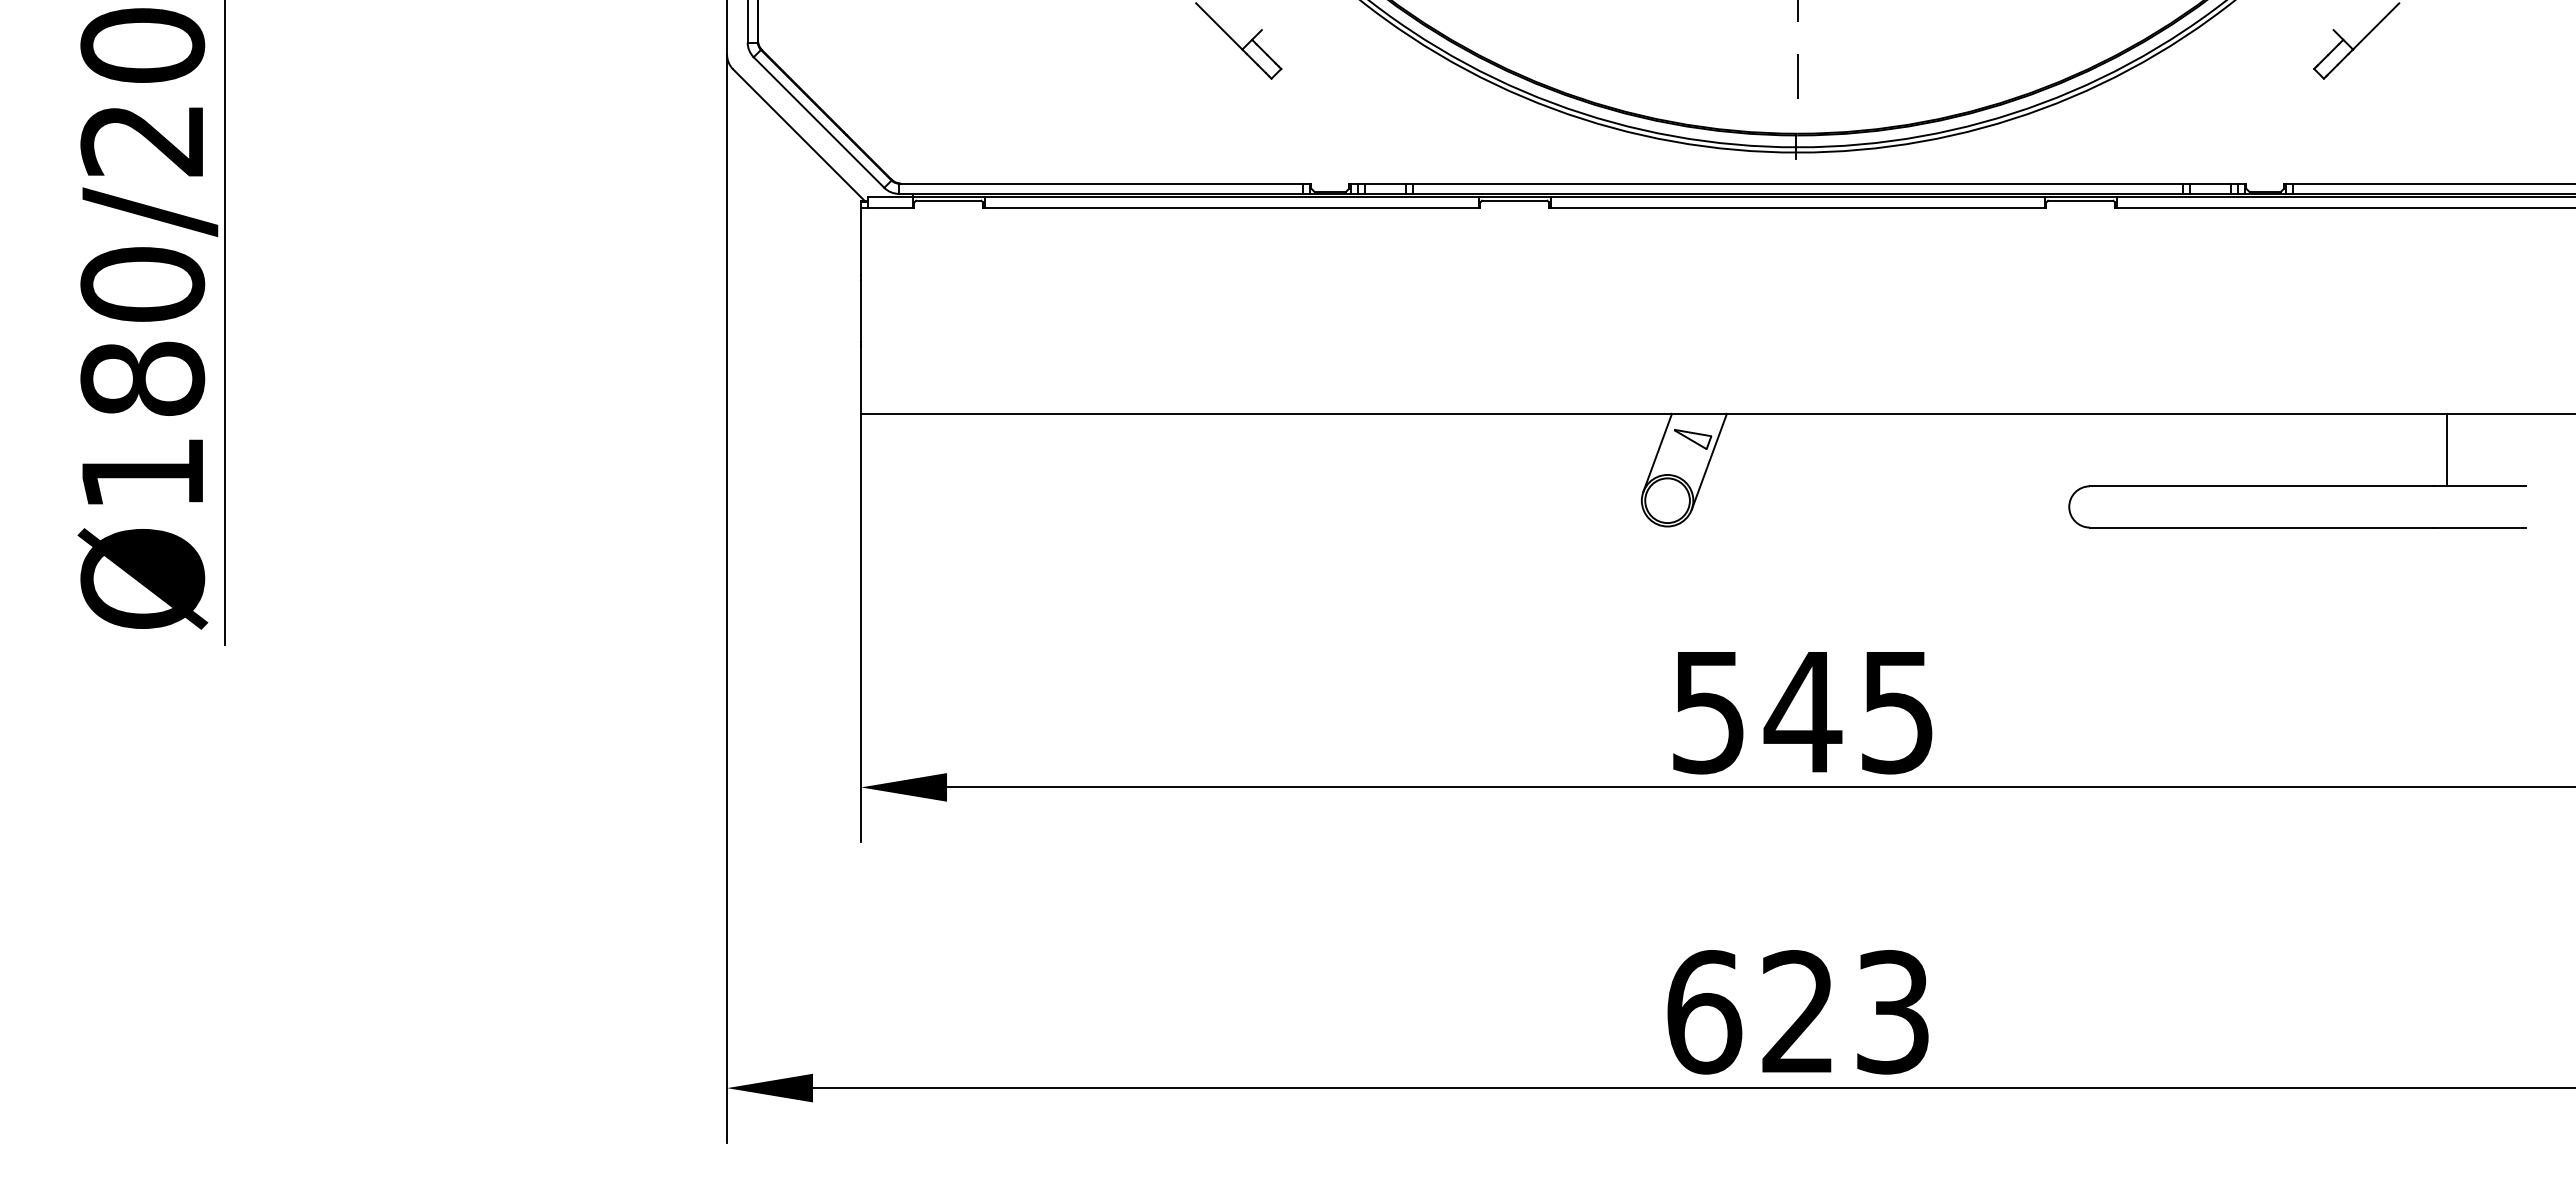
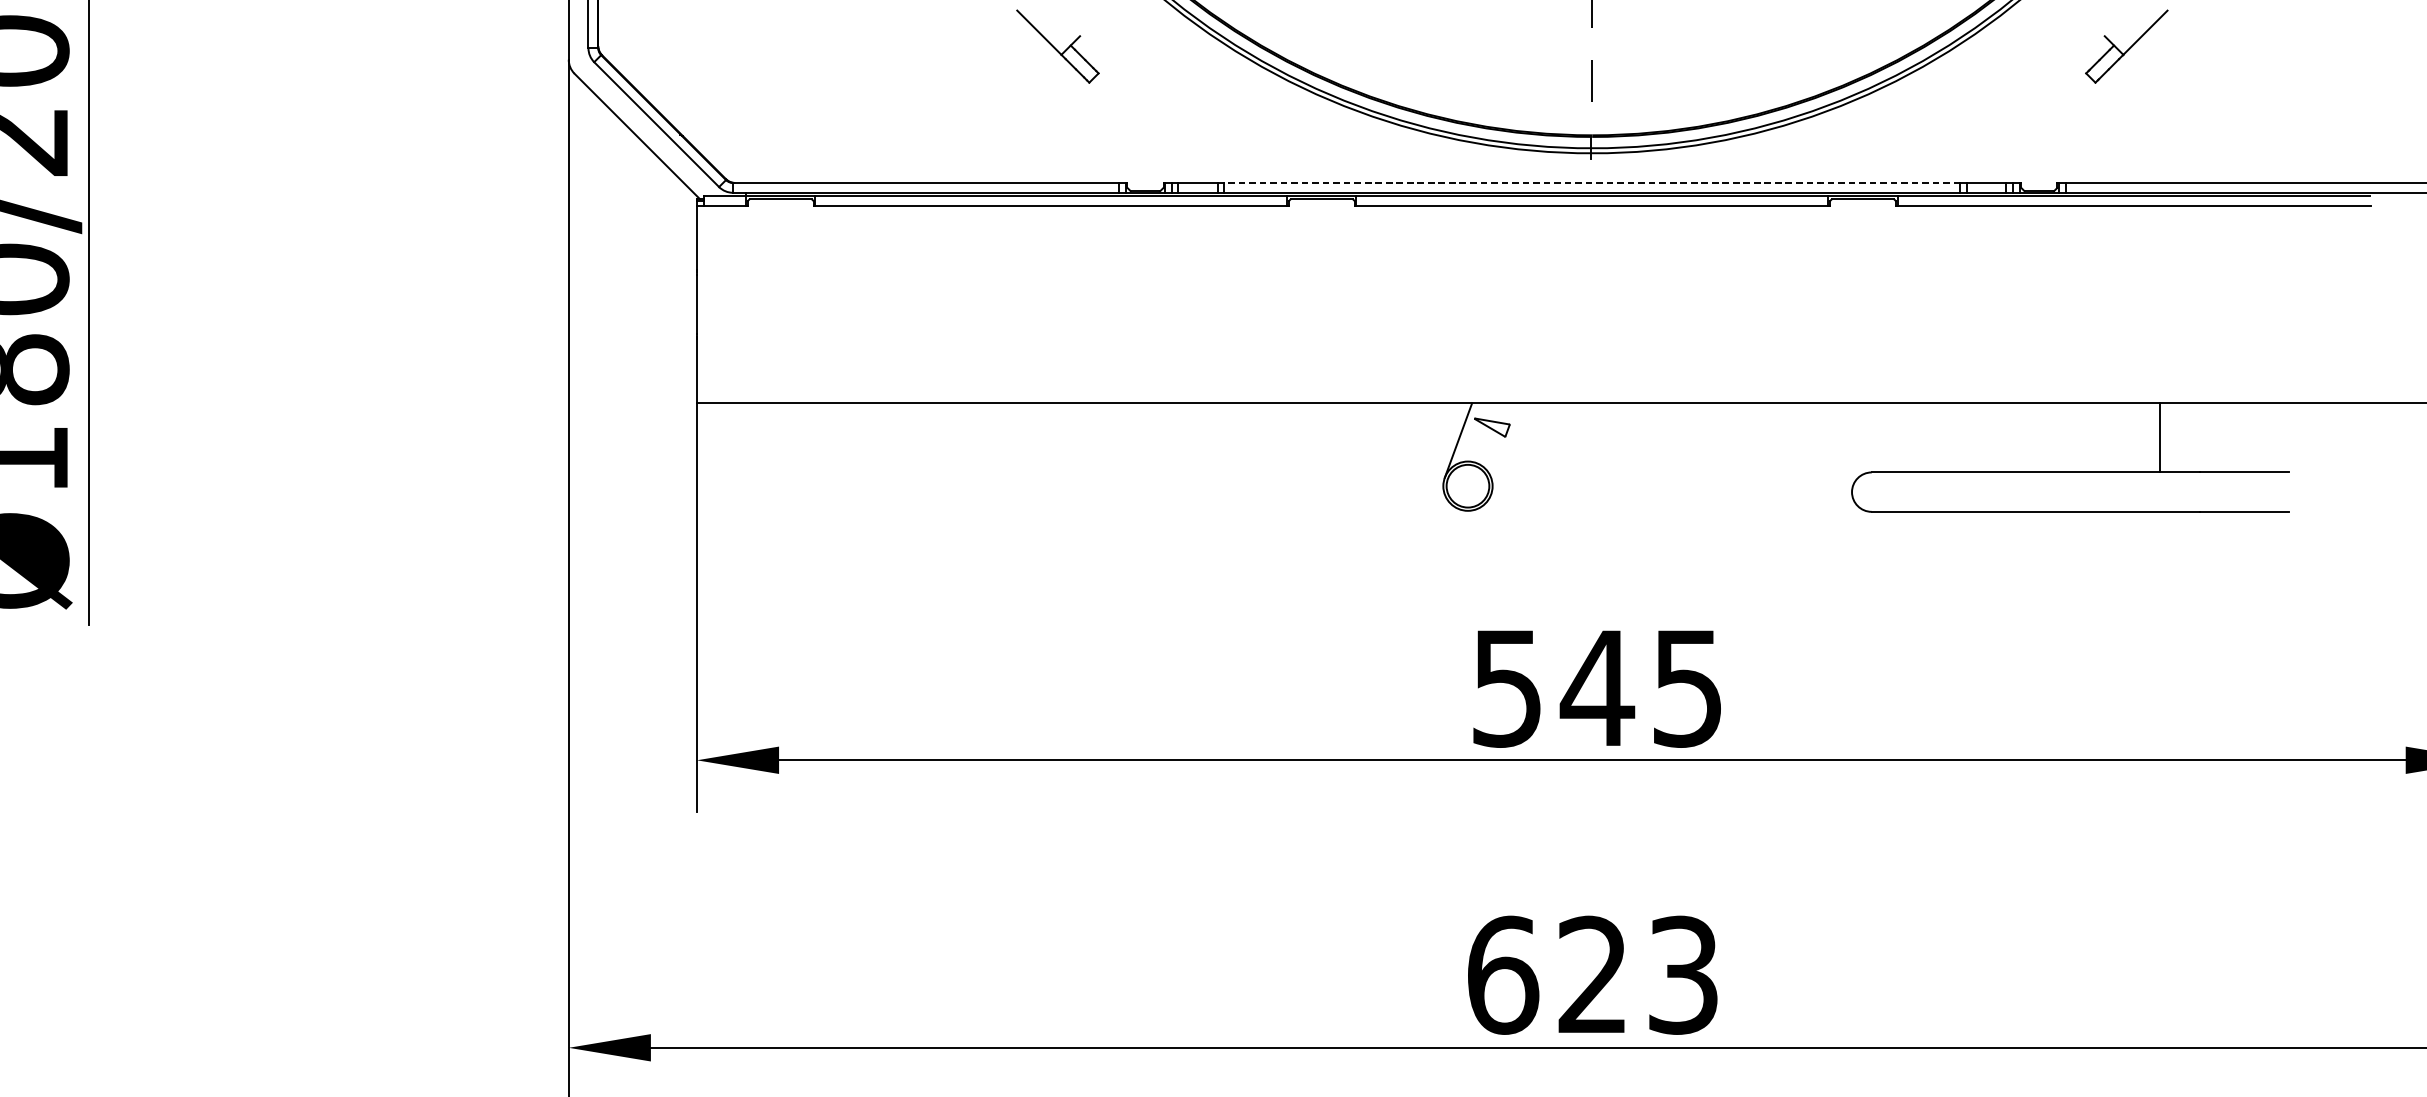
line: (1797, 183) -> (1592, 182), solid -> dashed
line: (2447, 449) -> (2160, 437), moved
line: (1708, 461) -> (1507, 448), removed

